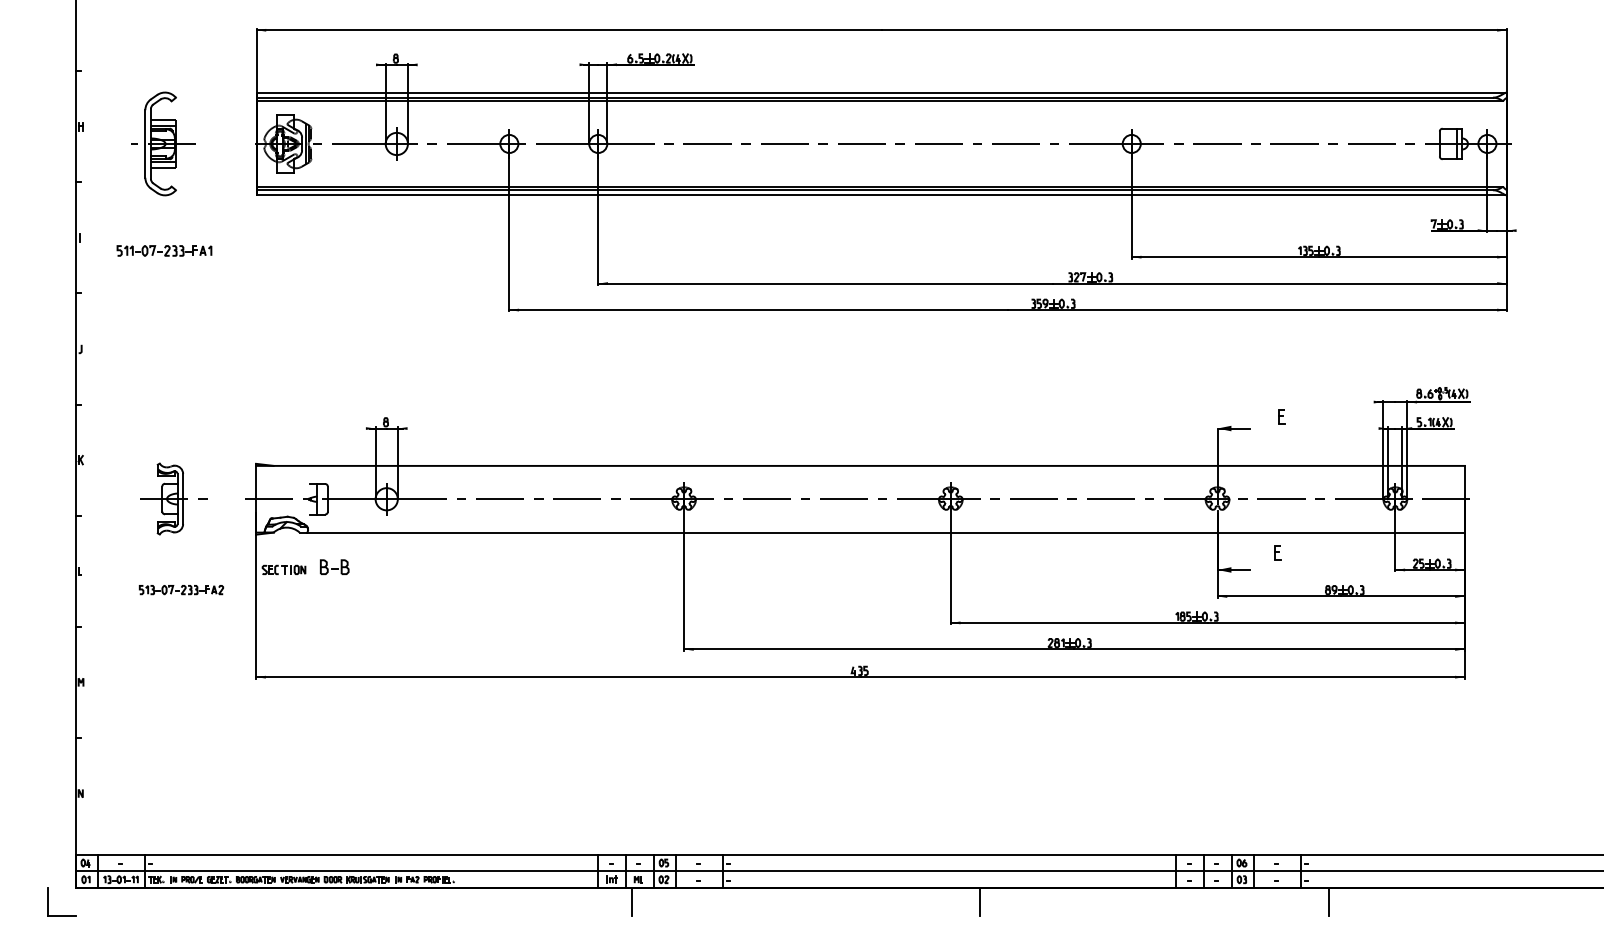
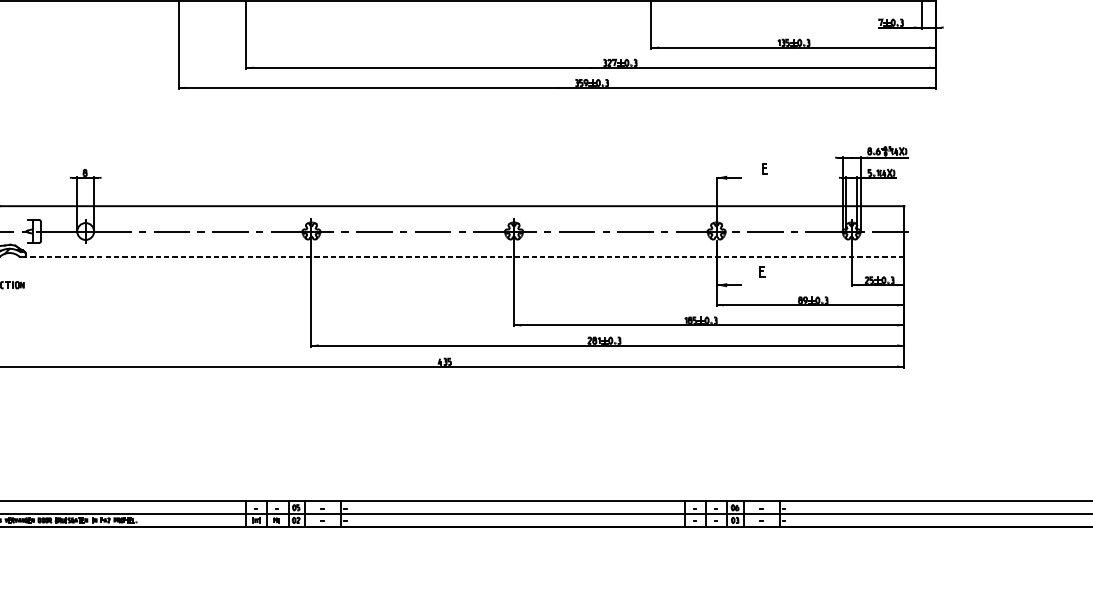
line: (886, 532) -> (465, 256), solid -> dashed
part: (334, 566) -> (46, 282), removed
line: (631, 901) -> (271, 536), removed
line: (980, 901) -> (536, 536), removed
line: (1329, 901) -> (801, 536), removed

